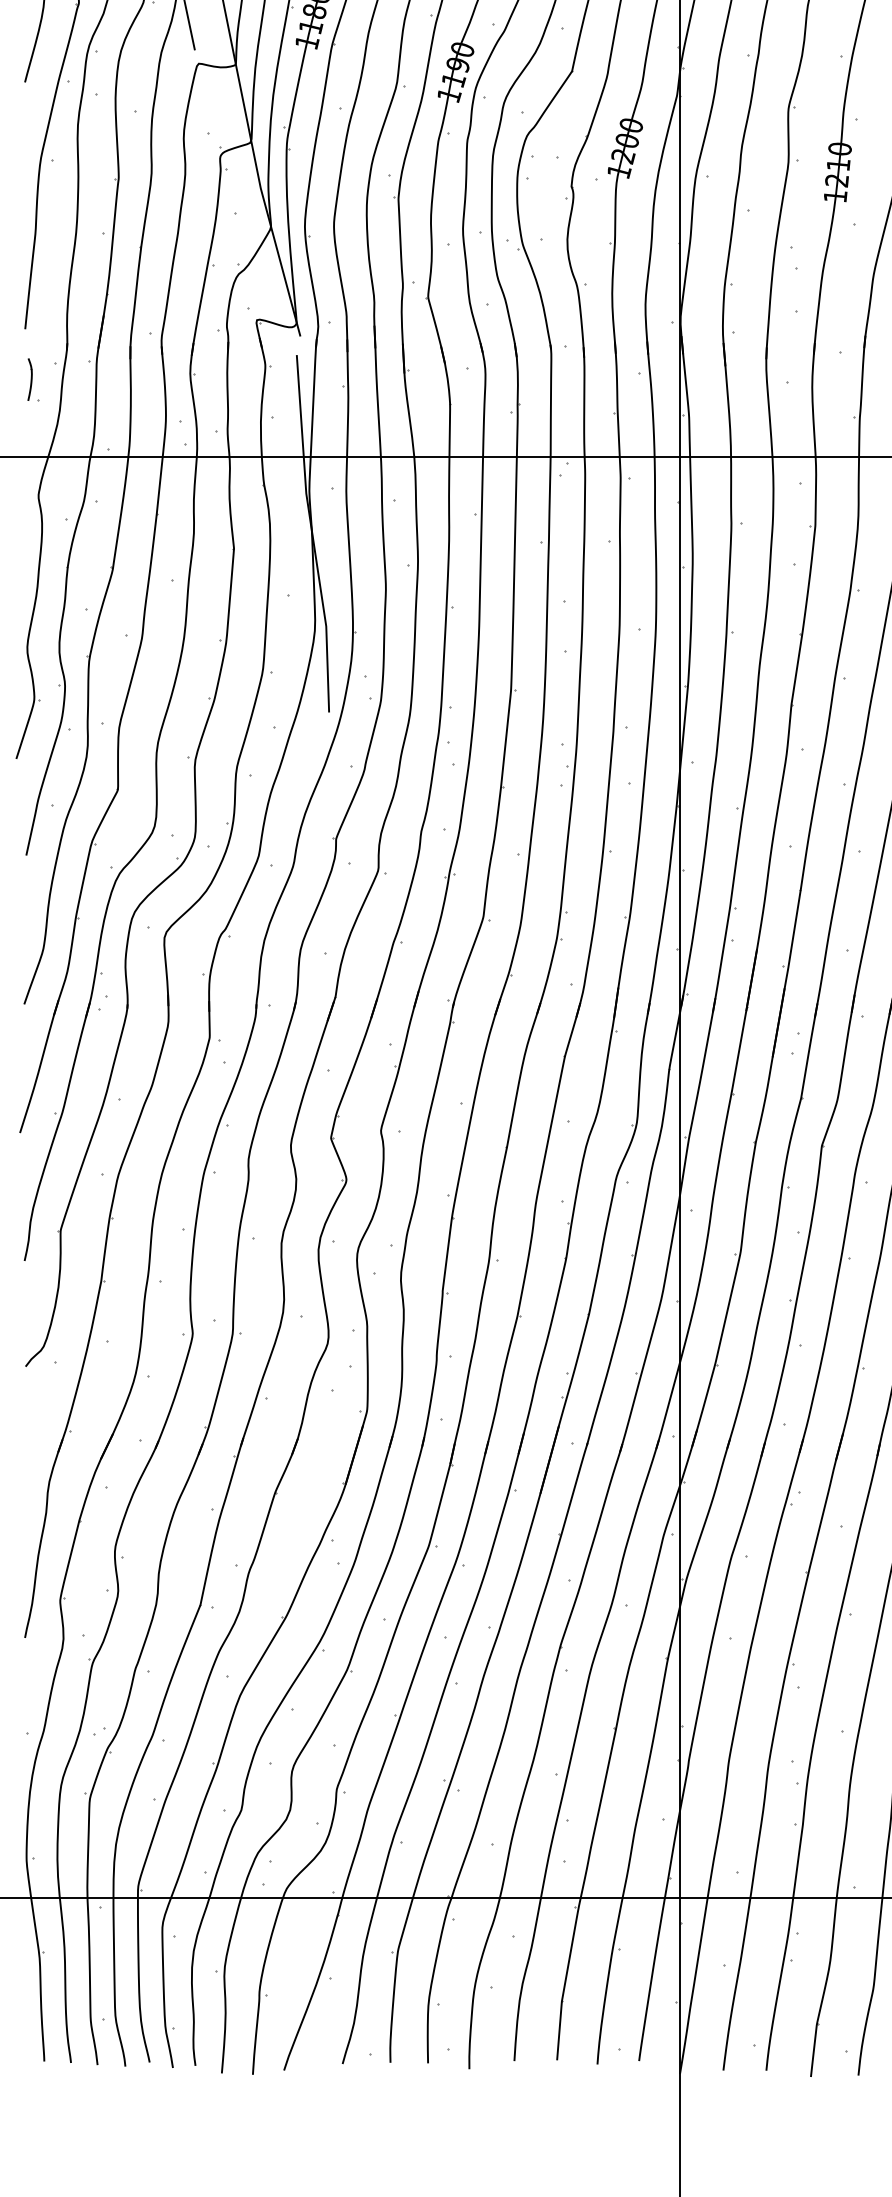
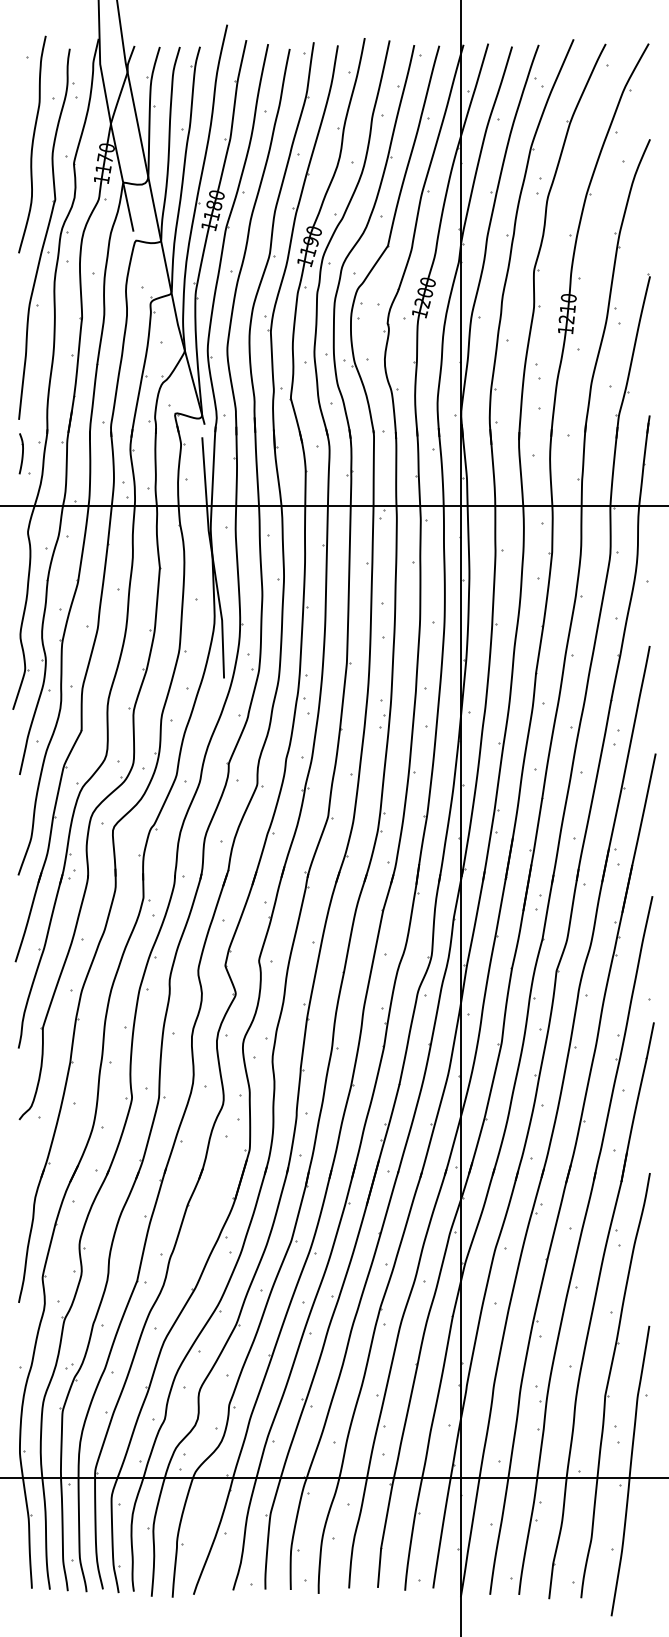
part: (33, 379) -> (24, 453), size x1.43

